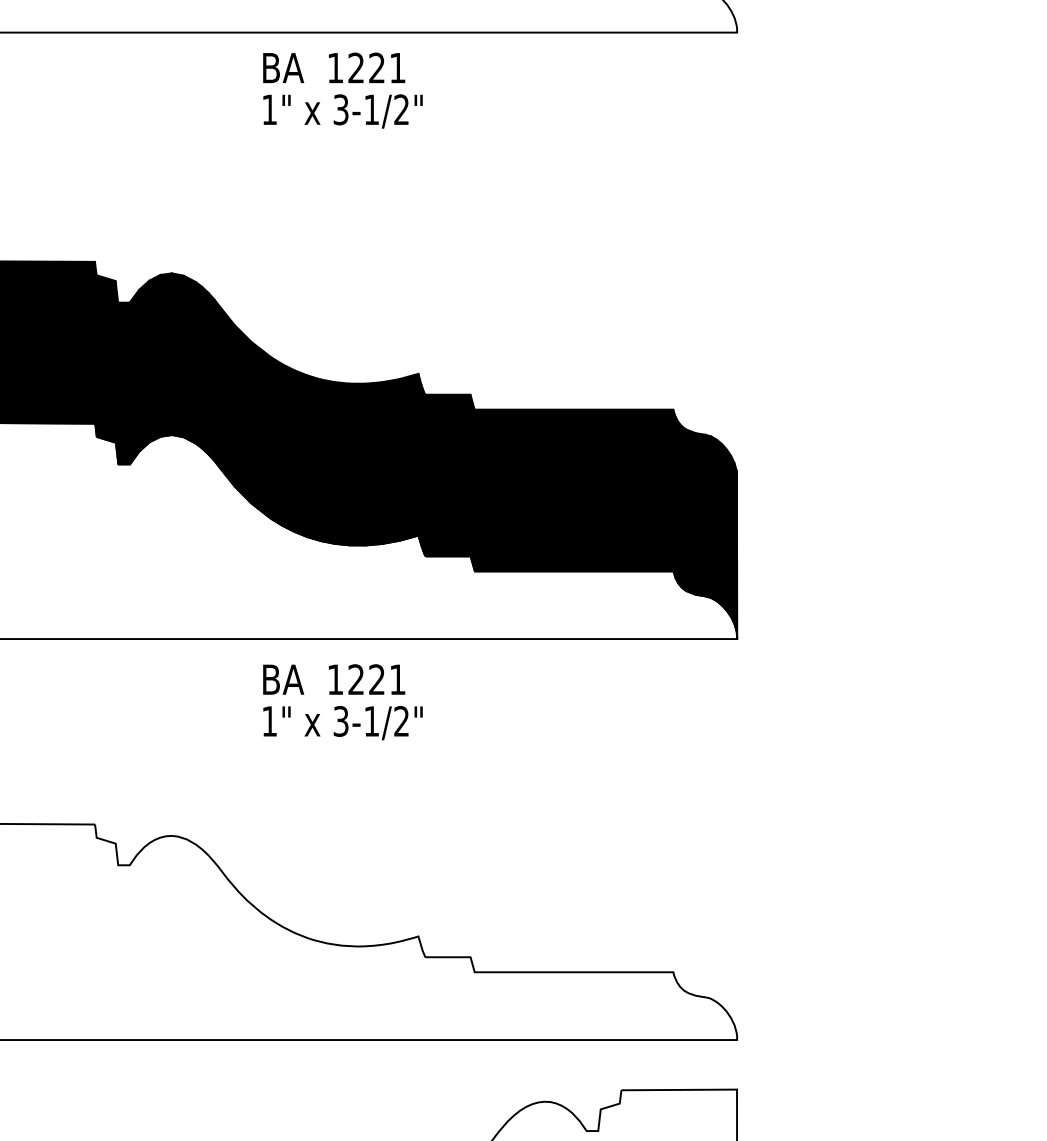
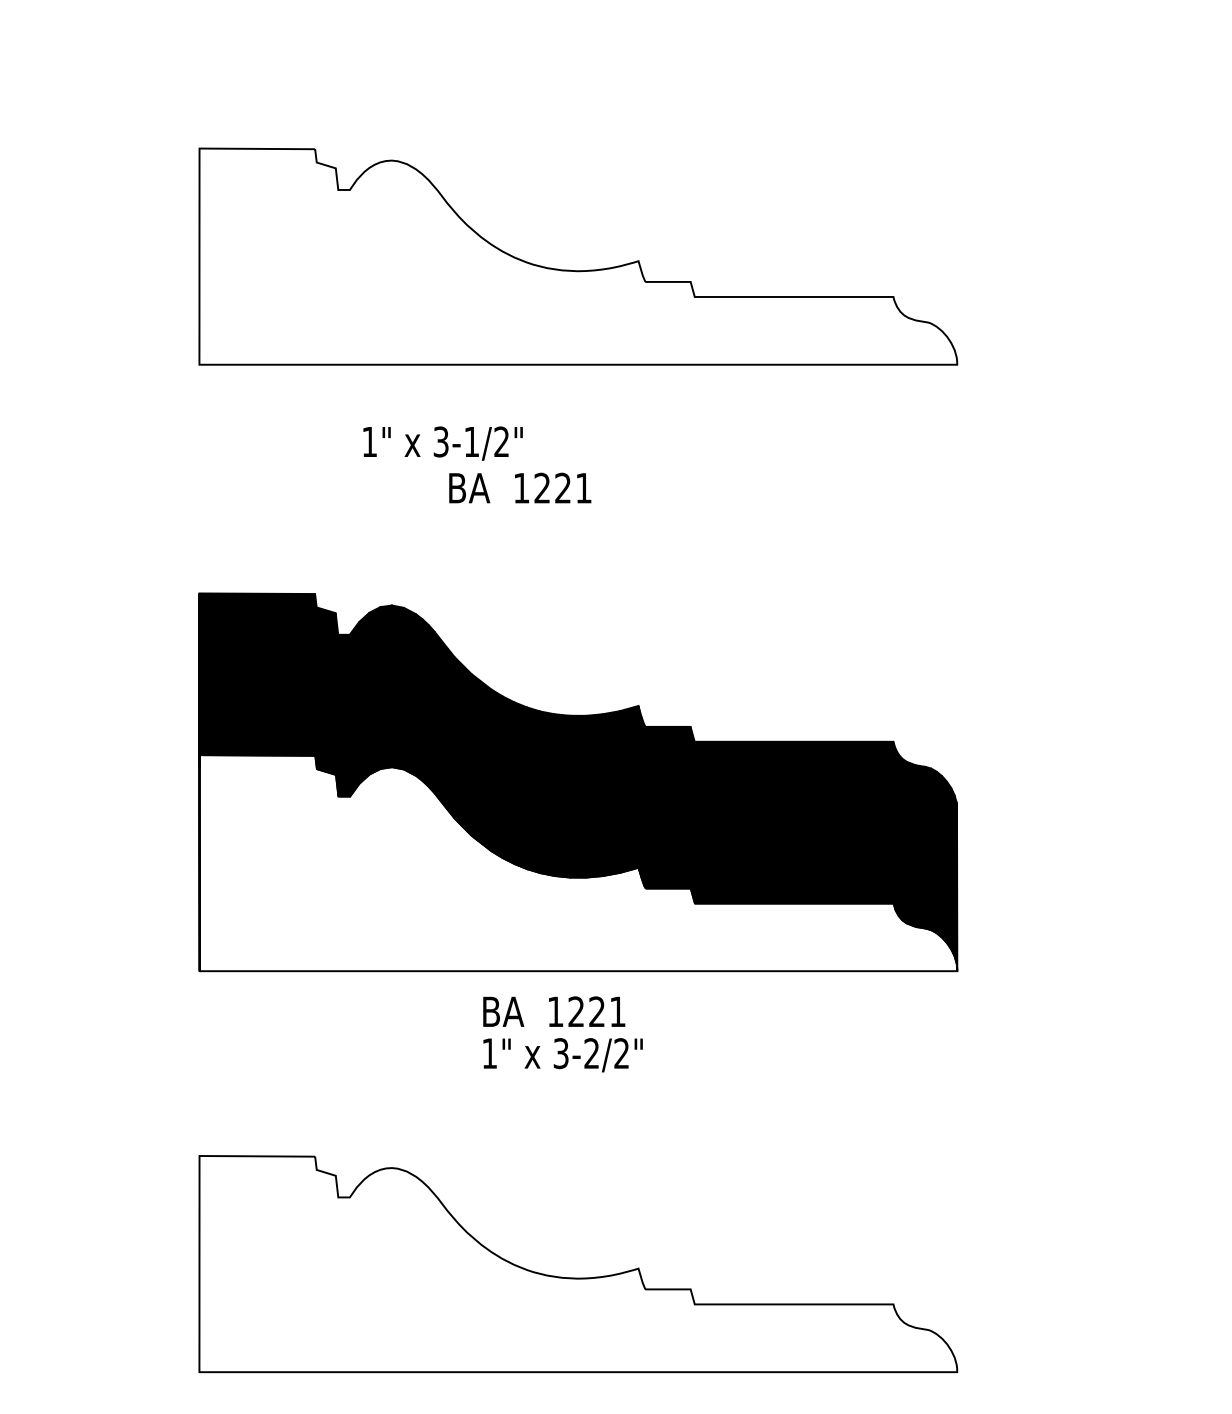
text: (334, 67) -> (520, 487), moved
text: (342, 111) -> (442, 443), moved
text: (371, 721) -> (591, 1053), 3-1/2" -> 3-2/2"

